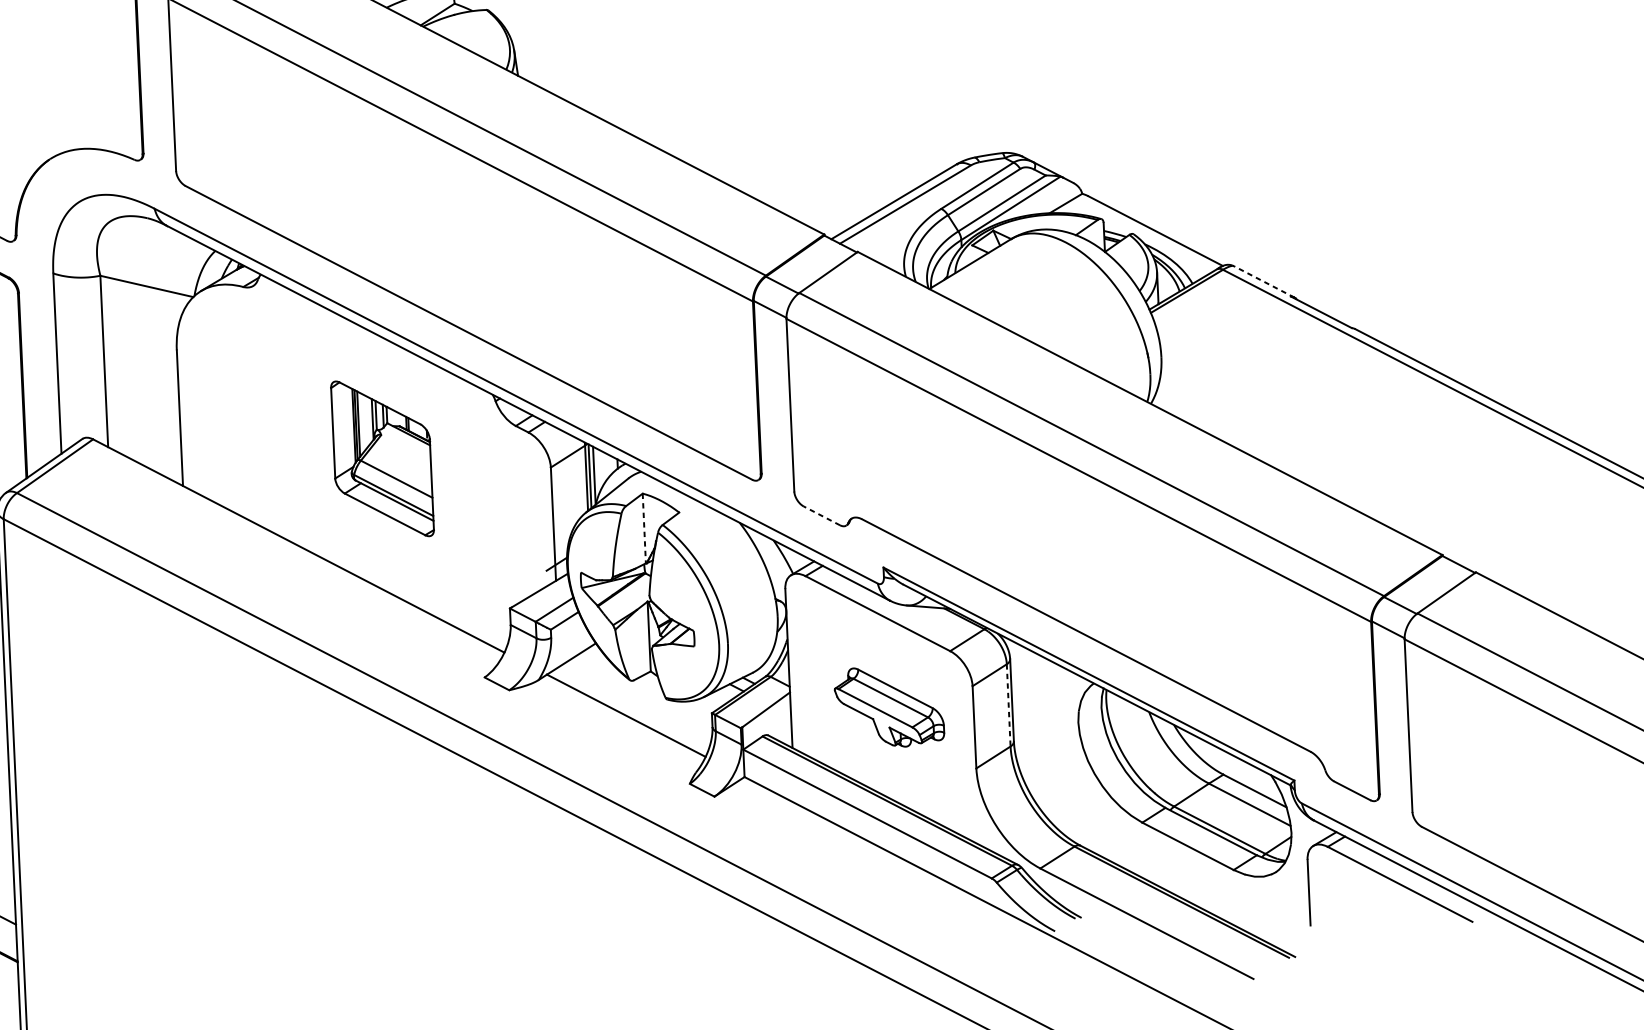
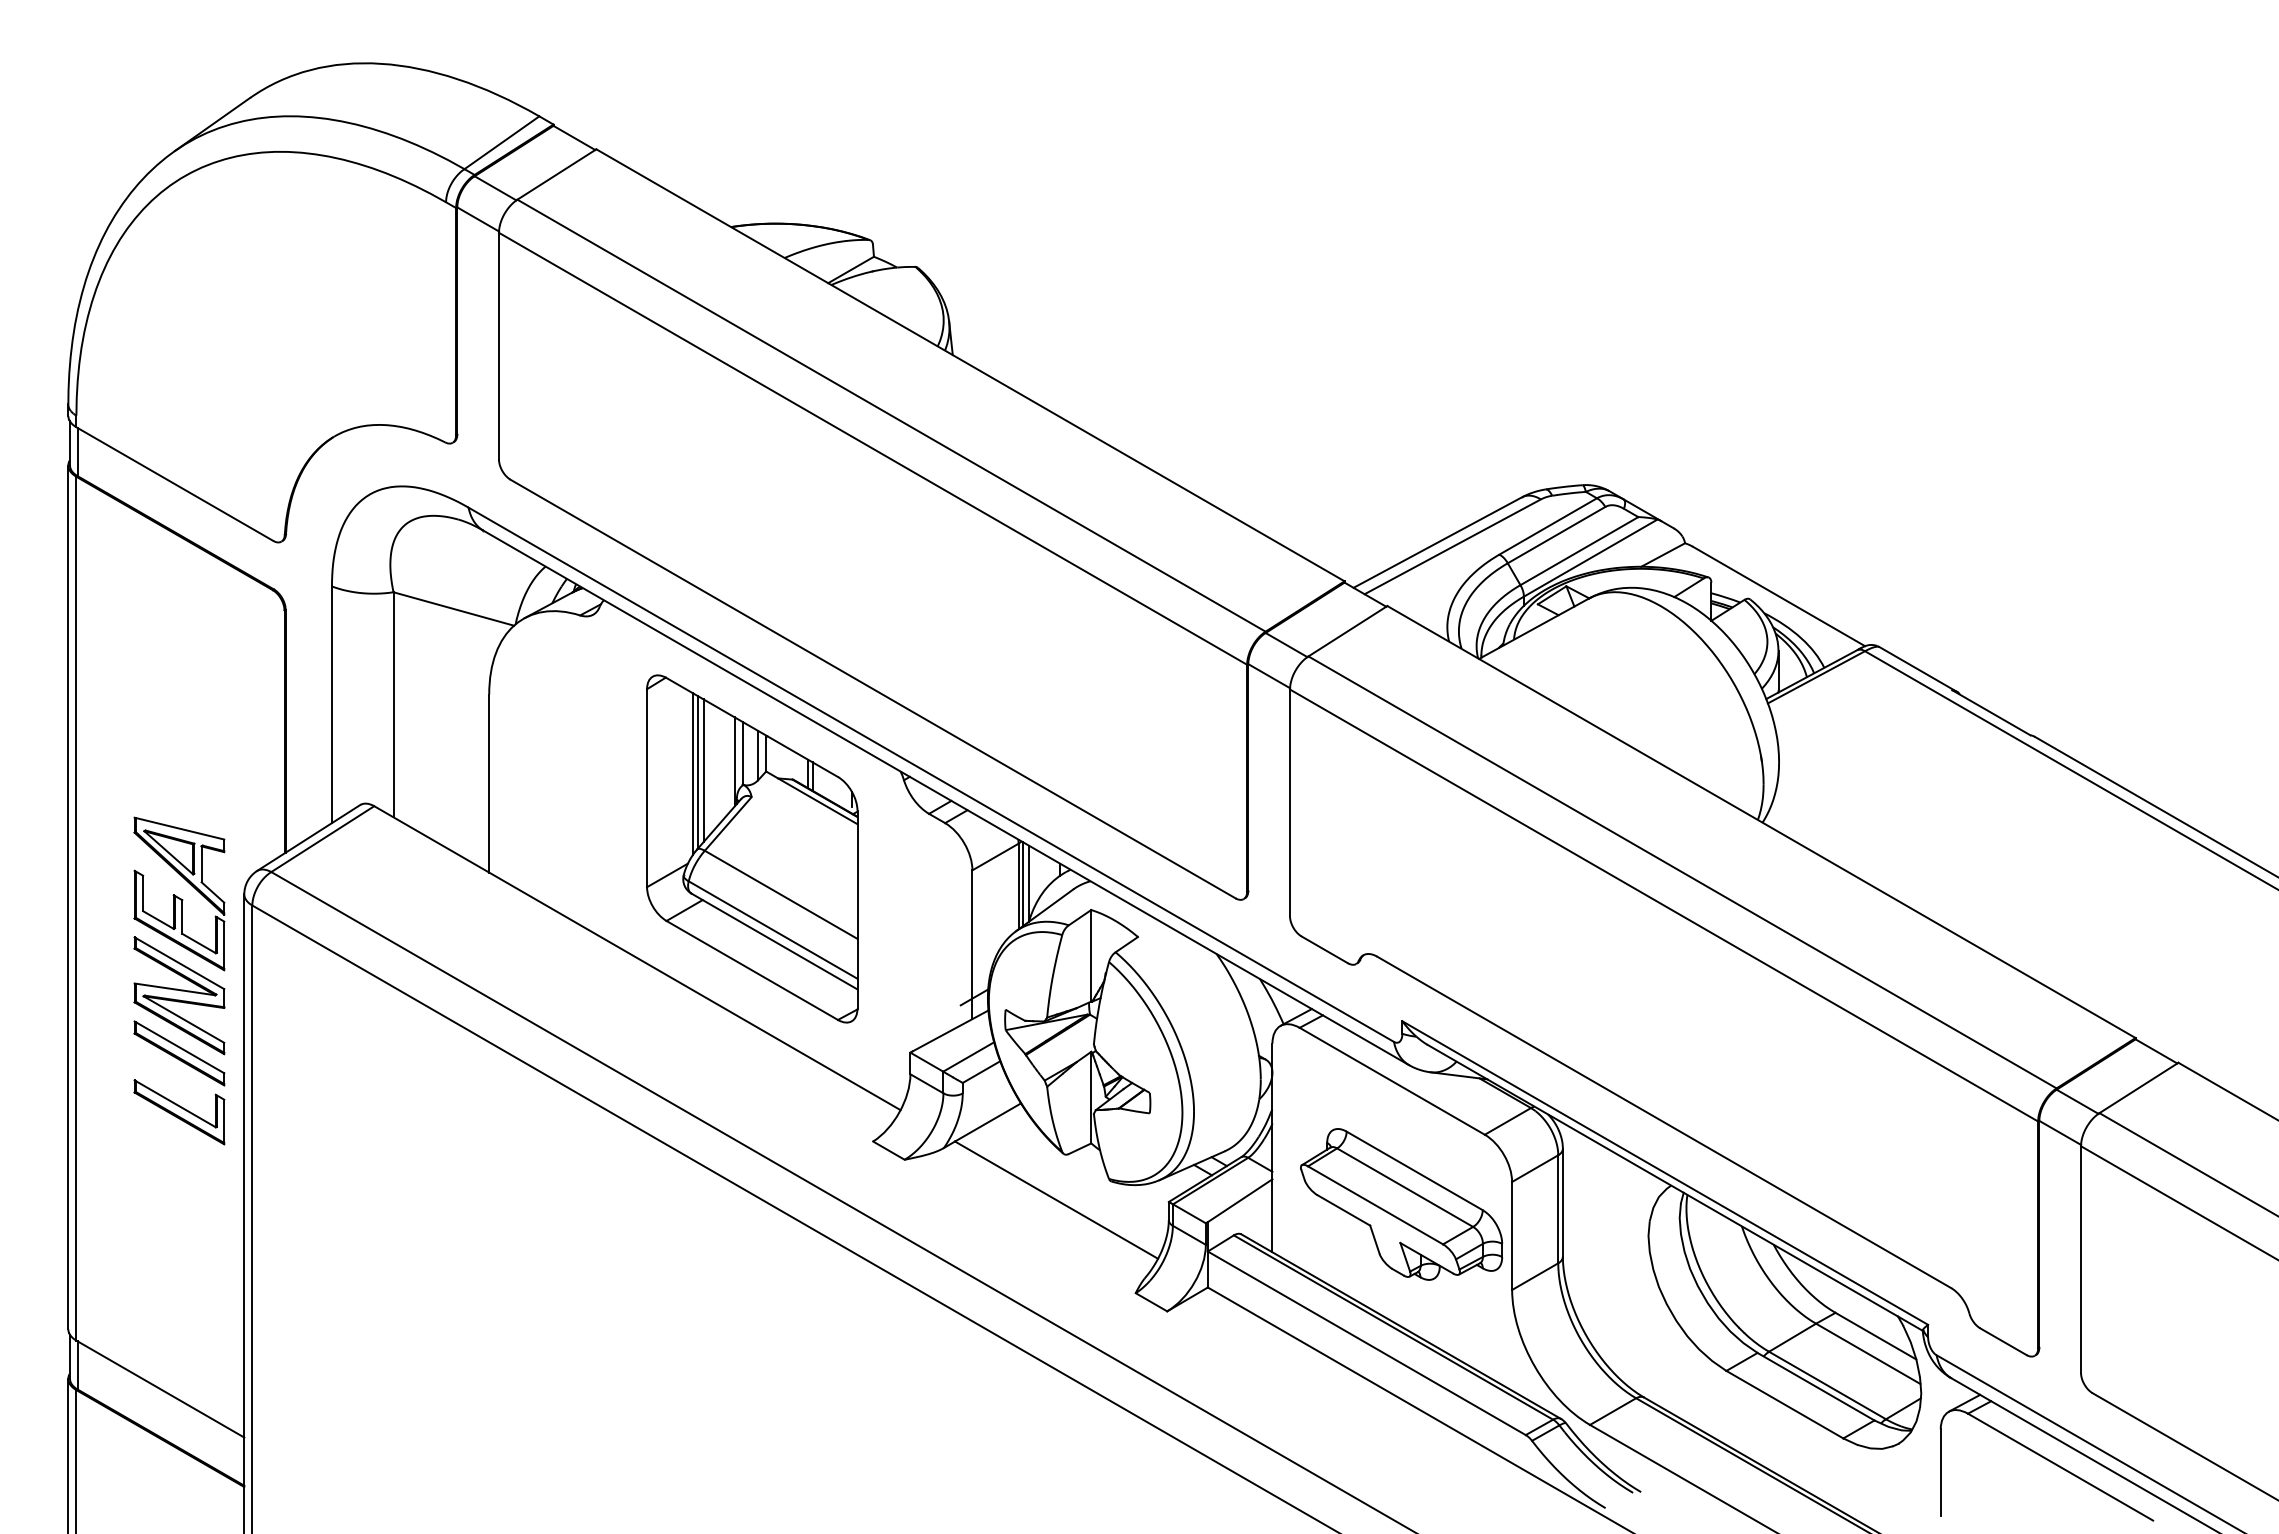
line: (1264, 281) -> (1918, 669), dashed -> solid
part: (382, 458) -> (752, 848), size x1.67
line: (821, 515) -> (1324, 949), dashed -> solid
line: (644, 528) -> (1091, 955), dashed -> solid
line: (1008, 705) -> (1558, 1209), dashed -> solid
part: (889, 707) -> (1401, 1204), size x1.43

